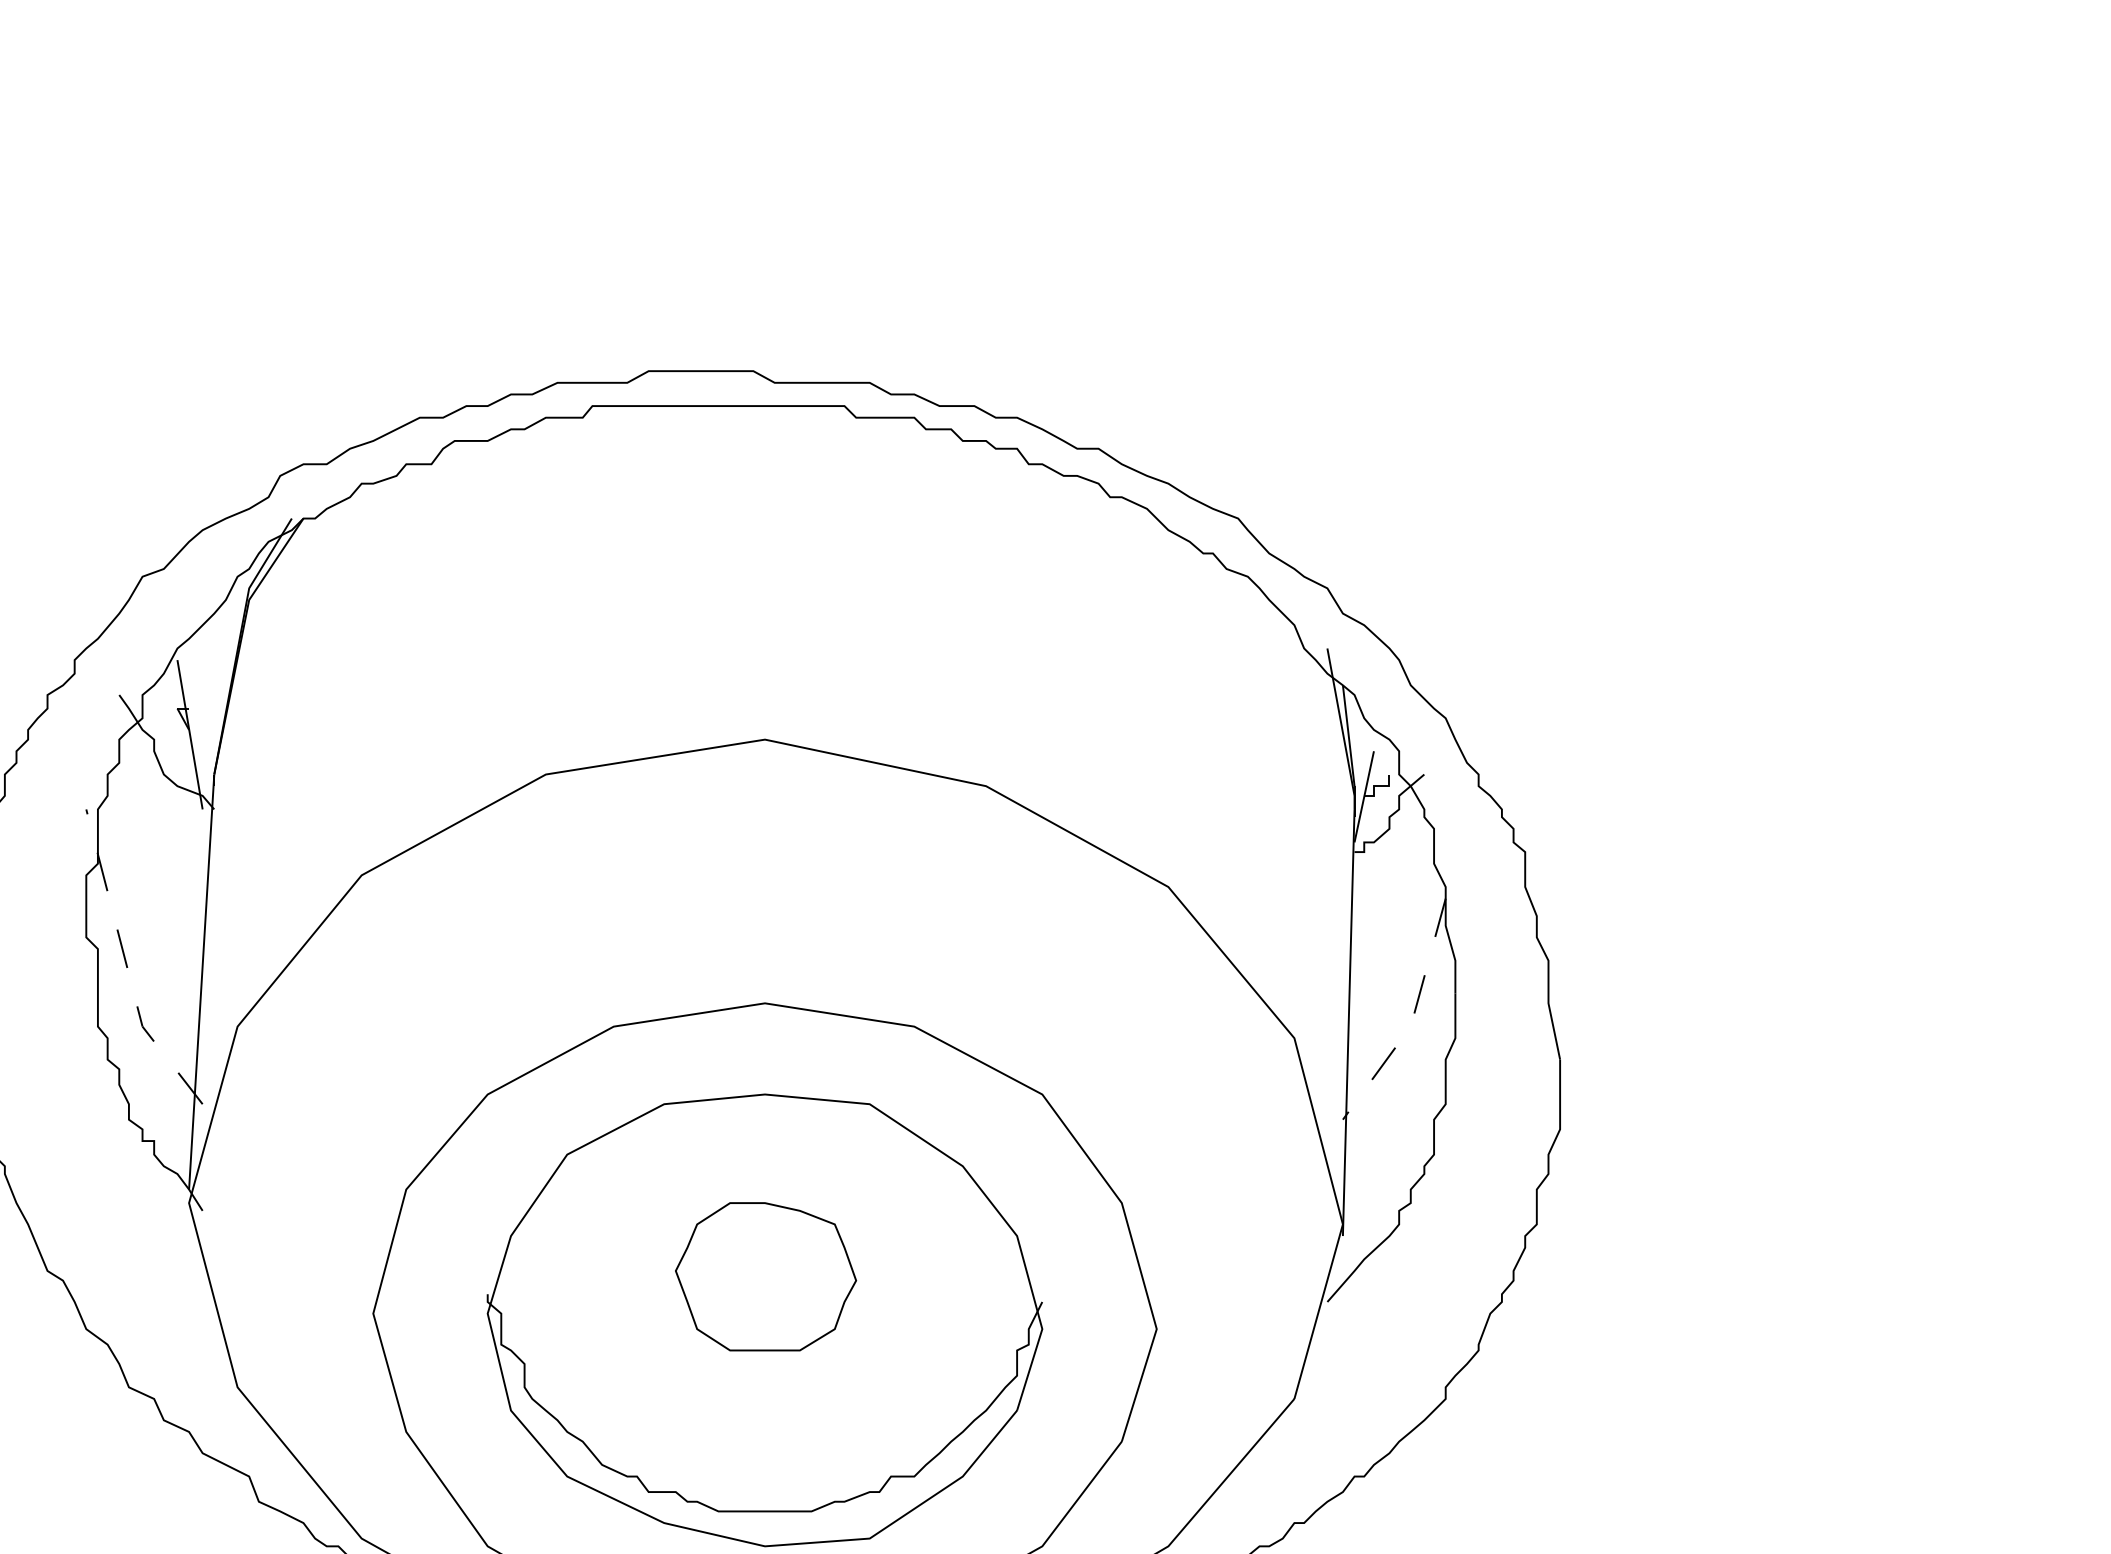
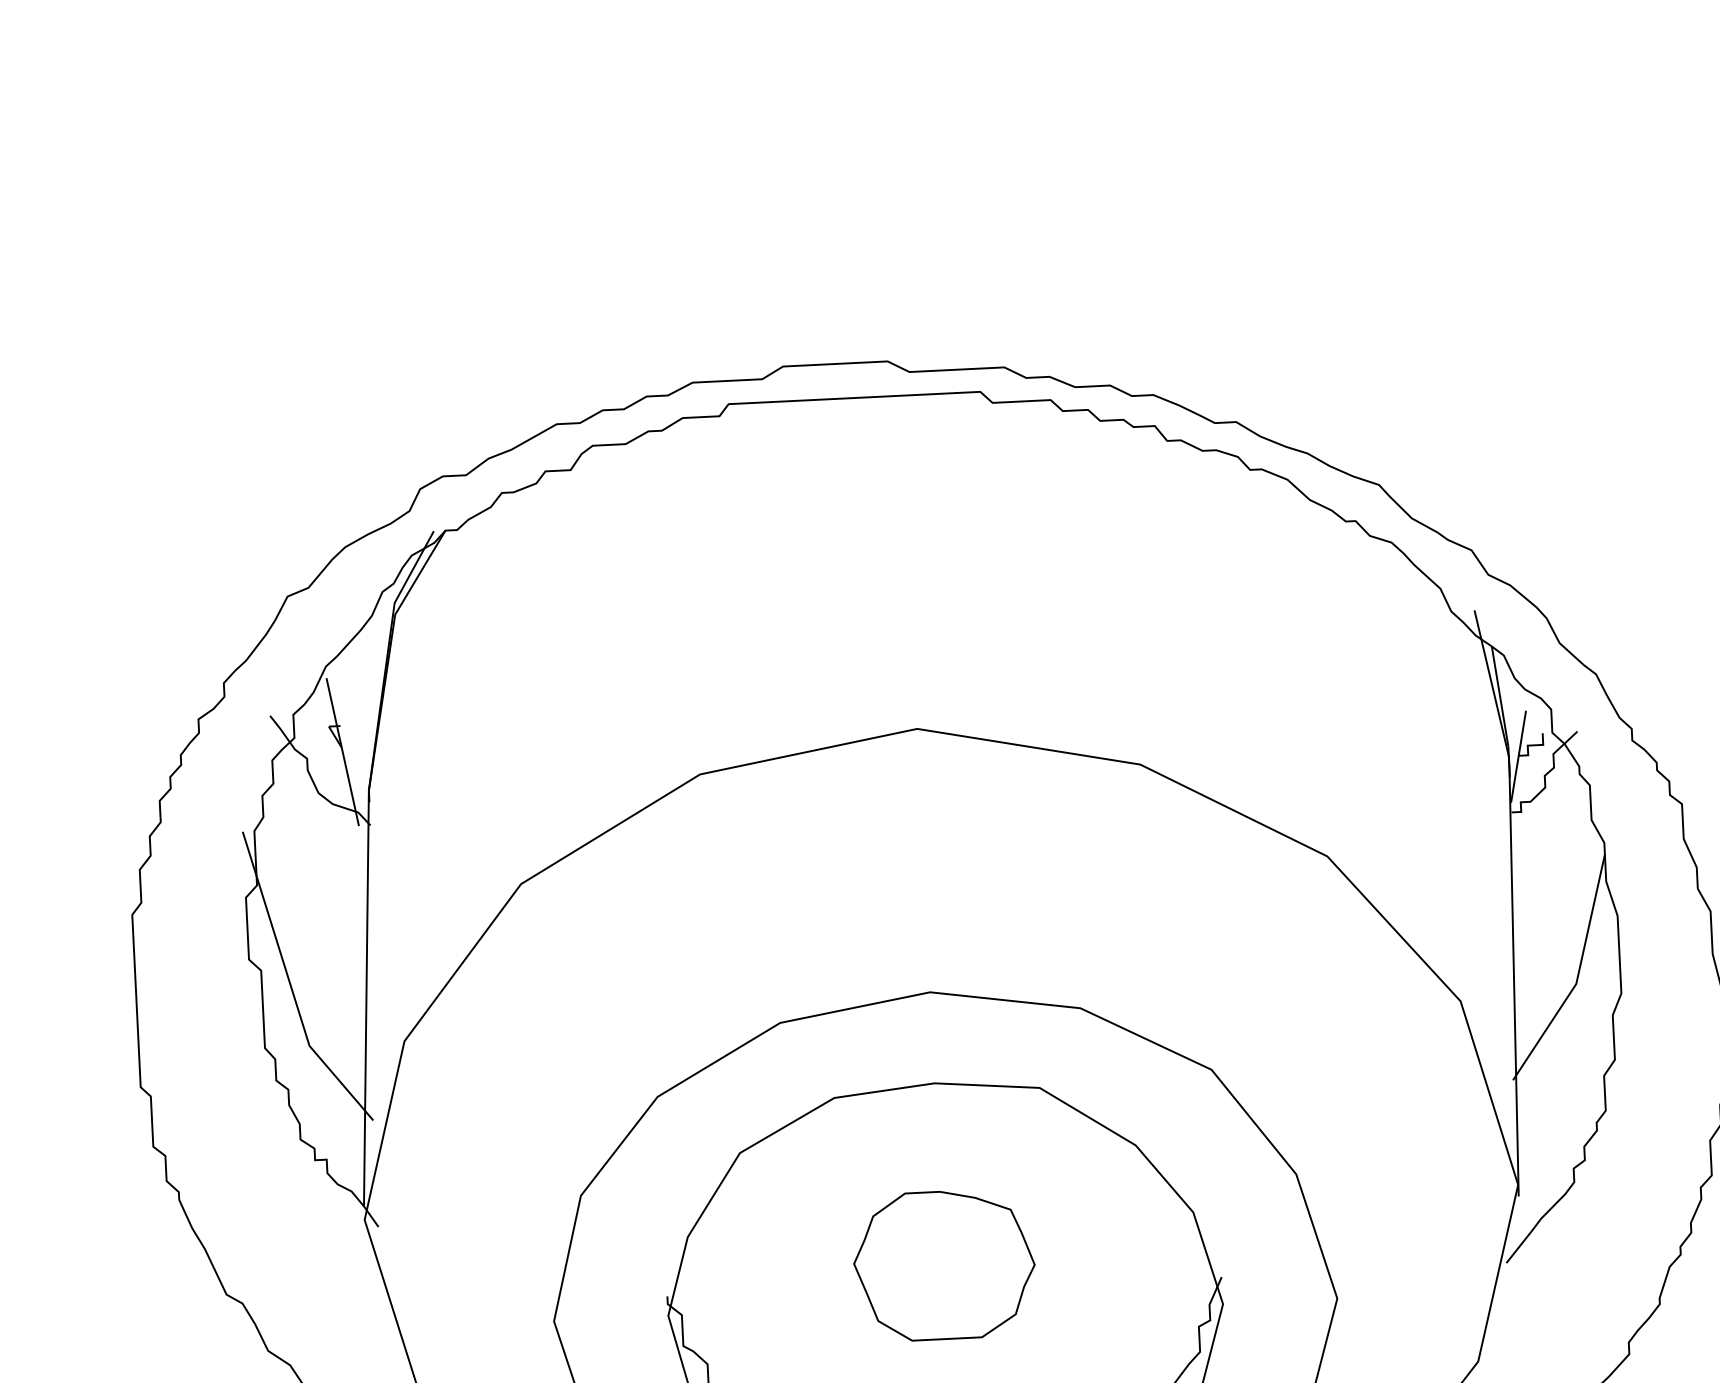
line: (126, 965) -> (290, 985), dashed -> solid
line: (1412, 1018) -> (1577, 975), dashed -> solid

